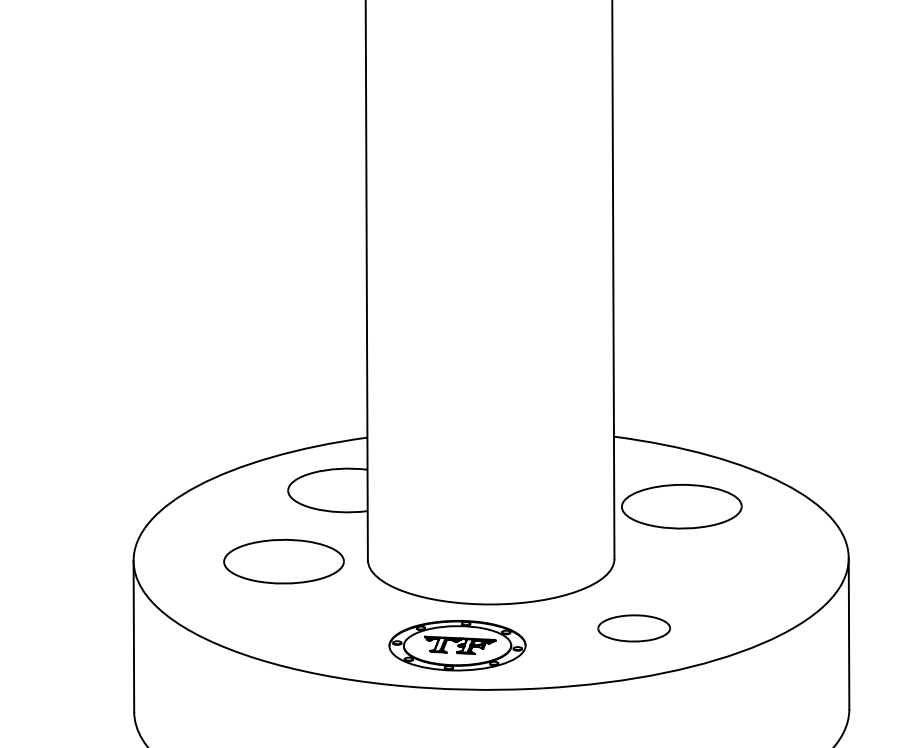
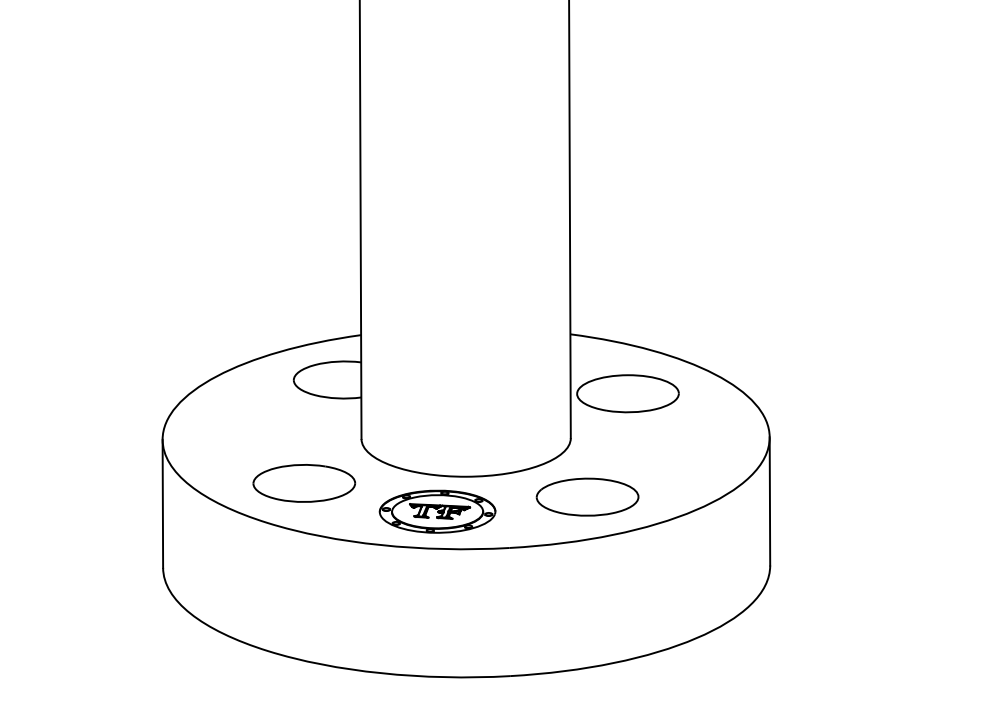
part: (284, 561) -> (304, 483), moved
part: (634, 627) -> (587, 496), size x1.67

